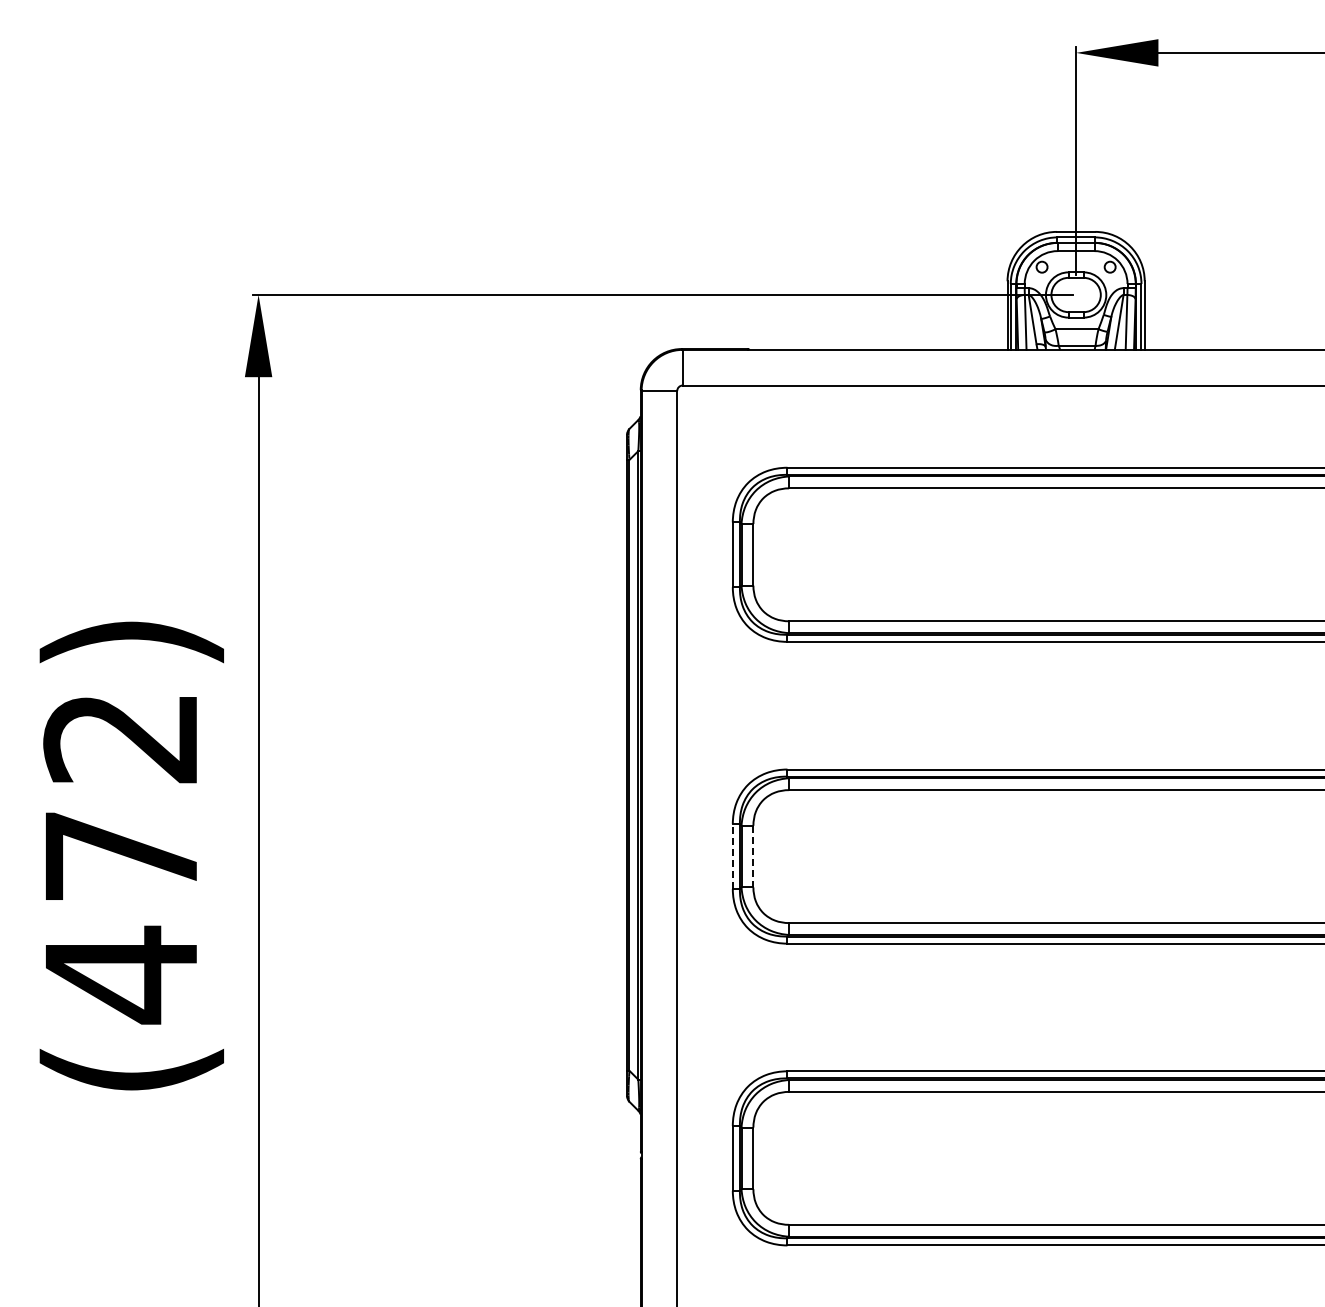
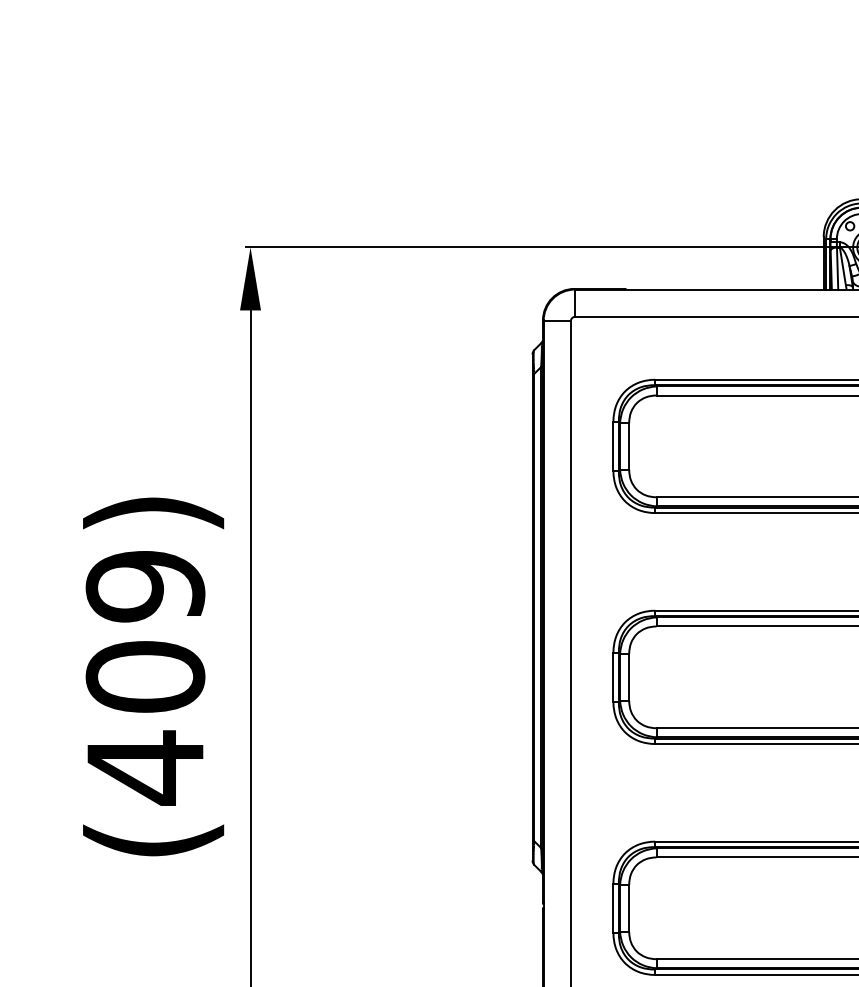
text: (121, 796) -> (145, 631), (472) -> (409)
line: (732, 856) -> (613, 677), dashed -> solid
line: (753, 856) -> (629, 677), dashed -> solid

